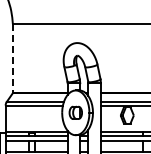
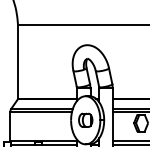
line: (12, 59) -> (17, 62), dashed -> solid

